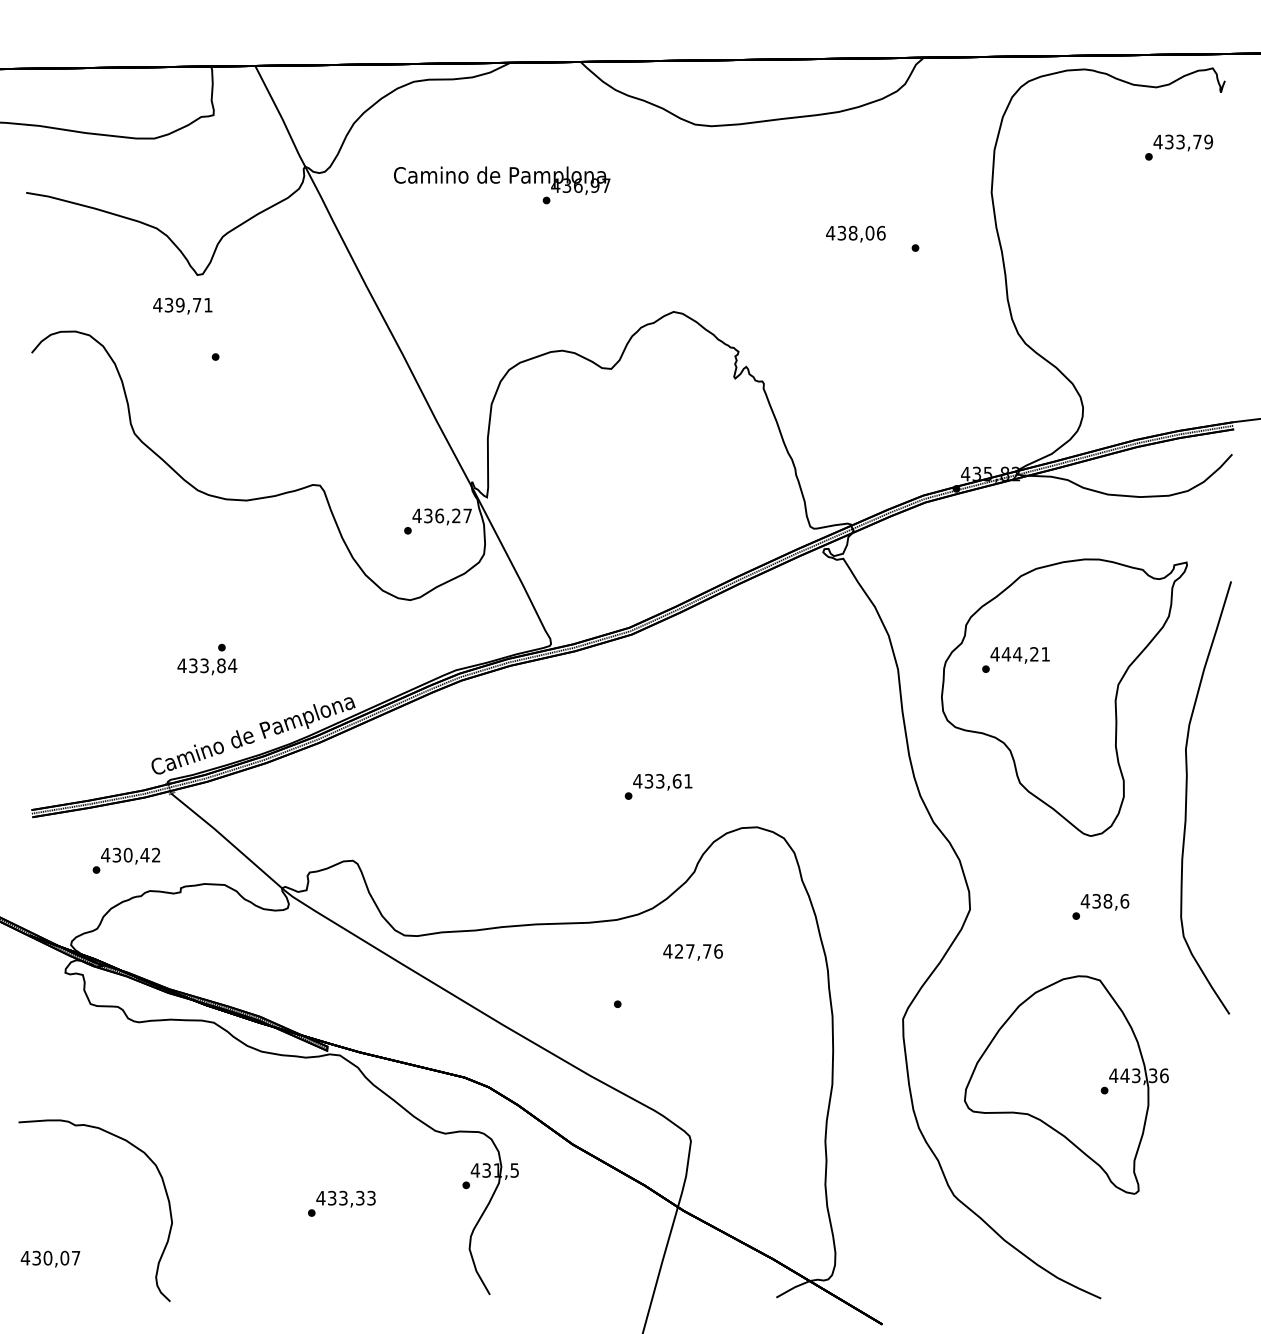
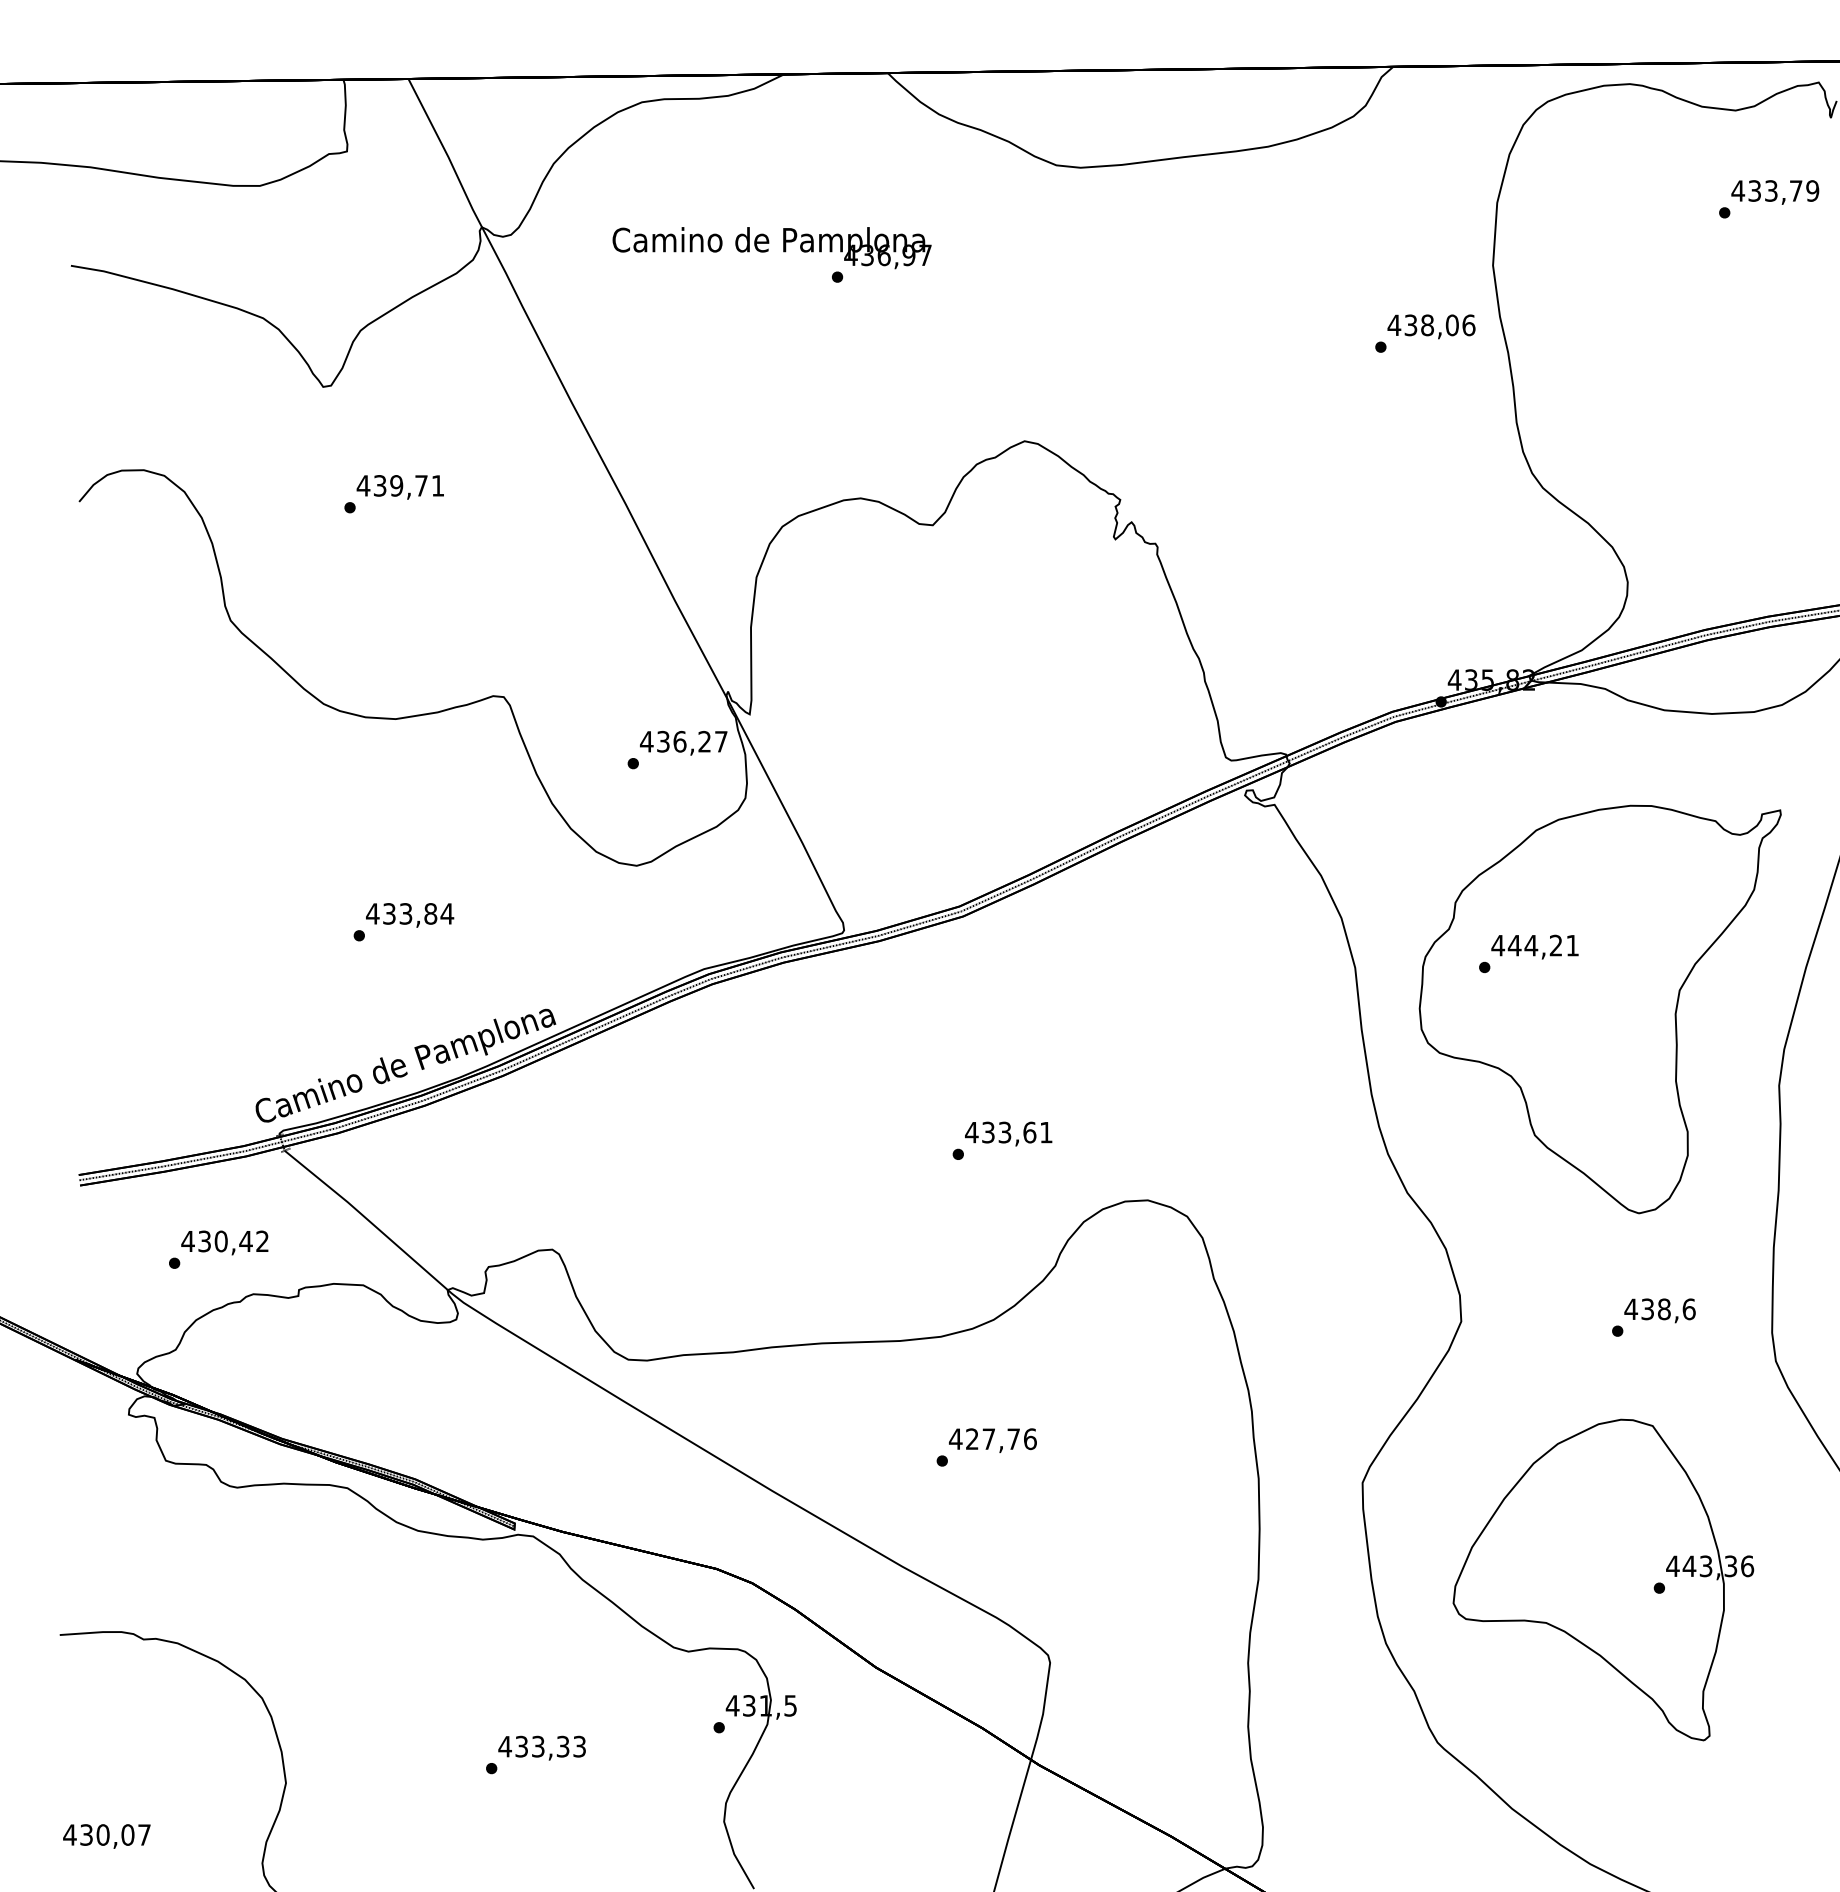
text: (855, 233) -> (1430, 325), moved
text: (182, 305) -> (399, 486), moved
text: (207, 666) -> (410, 914), moved
text: (692, 952) -> (992, 1440), moved

